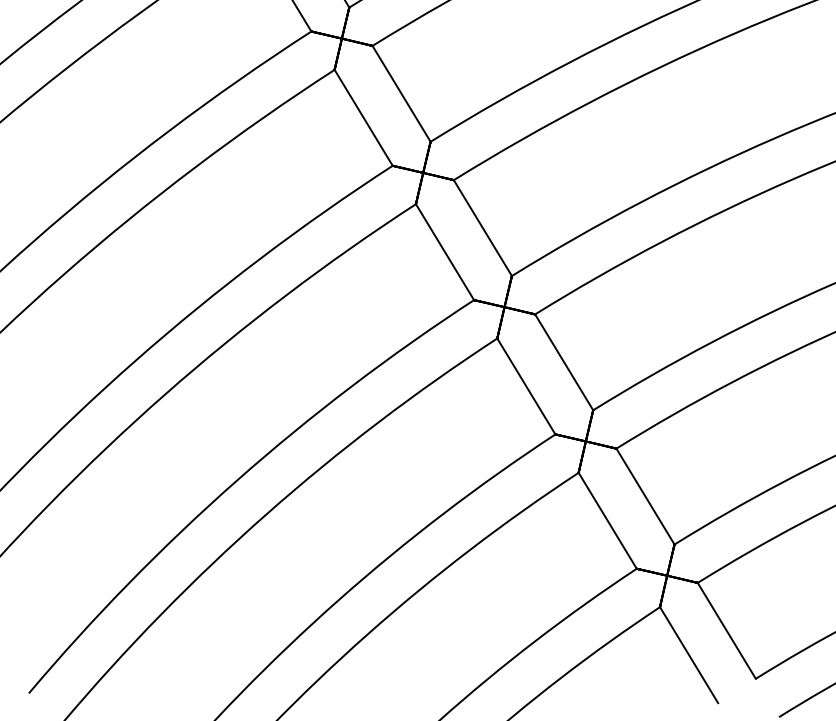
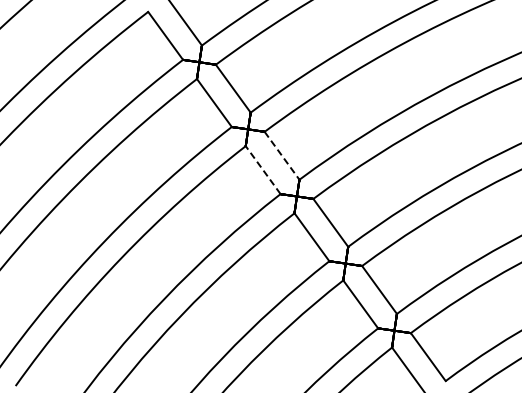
line: (483, 227) -> (282, 155), solid -> dashed
line: (445, 252) -> (263, 170), solid -> dashed

